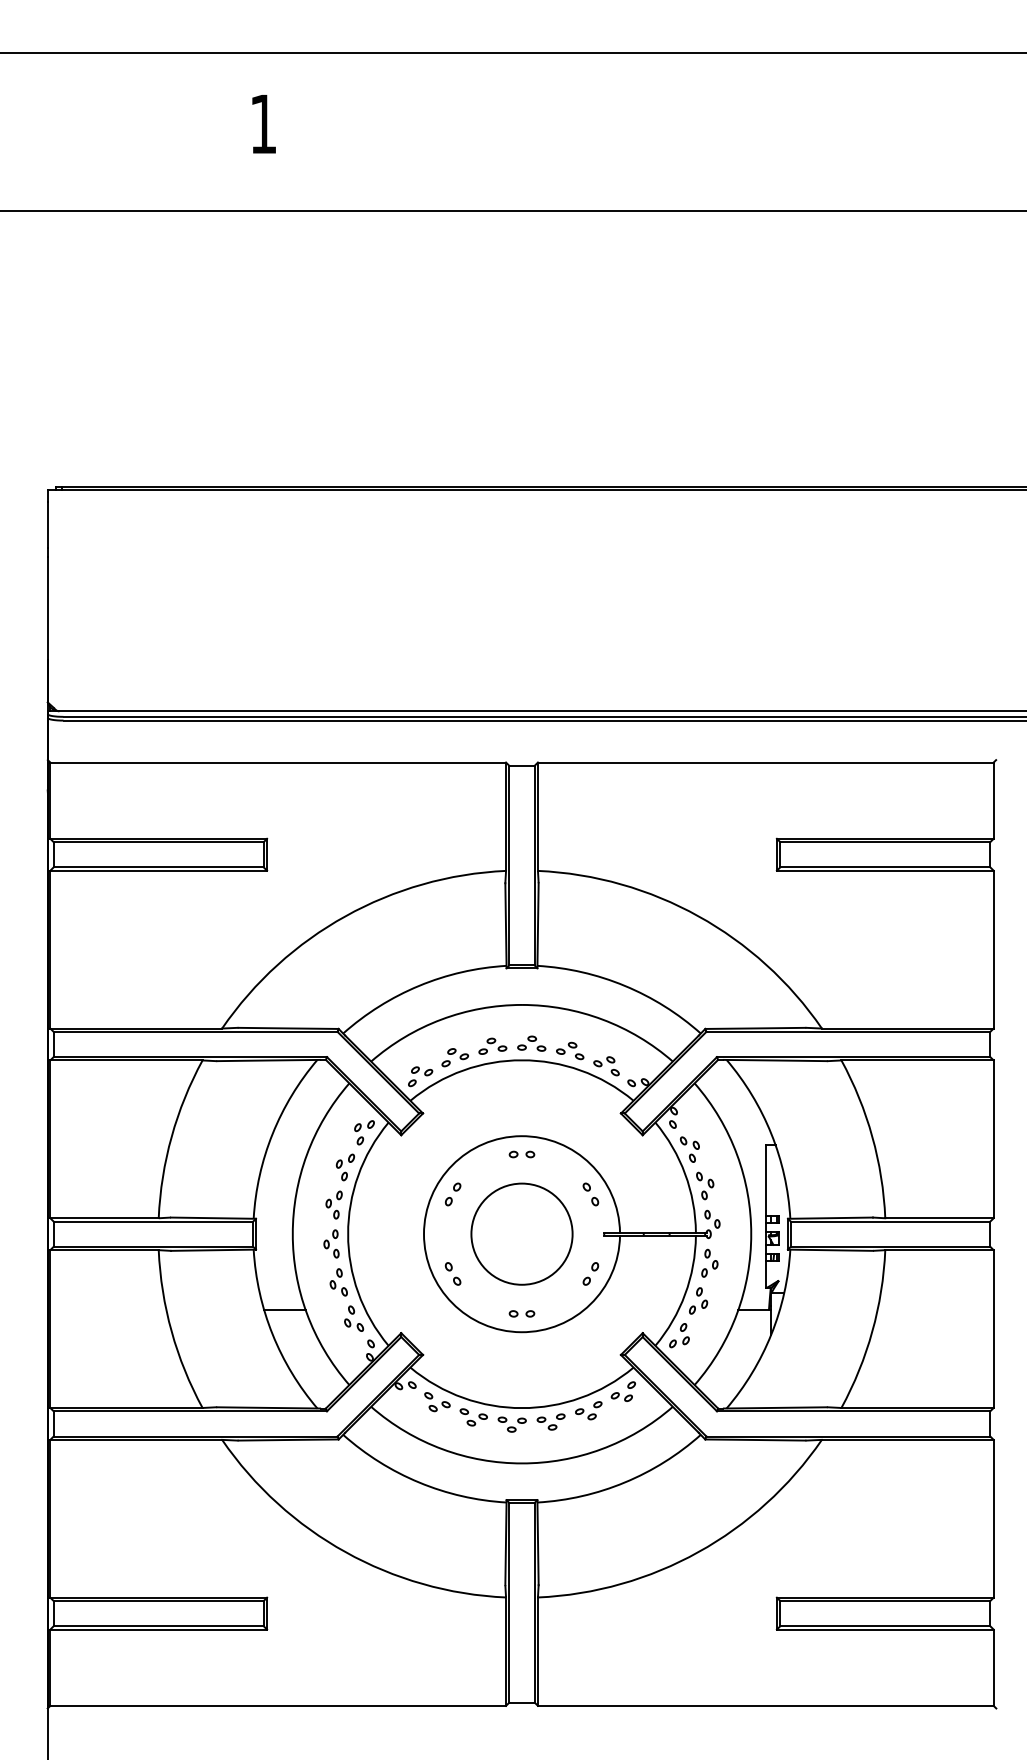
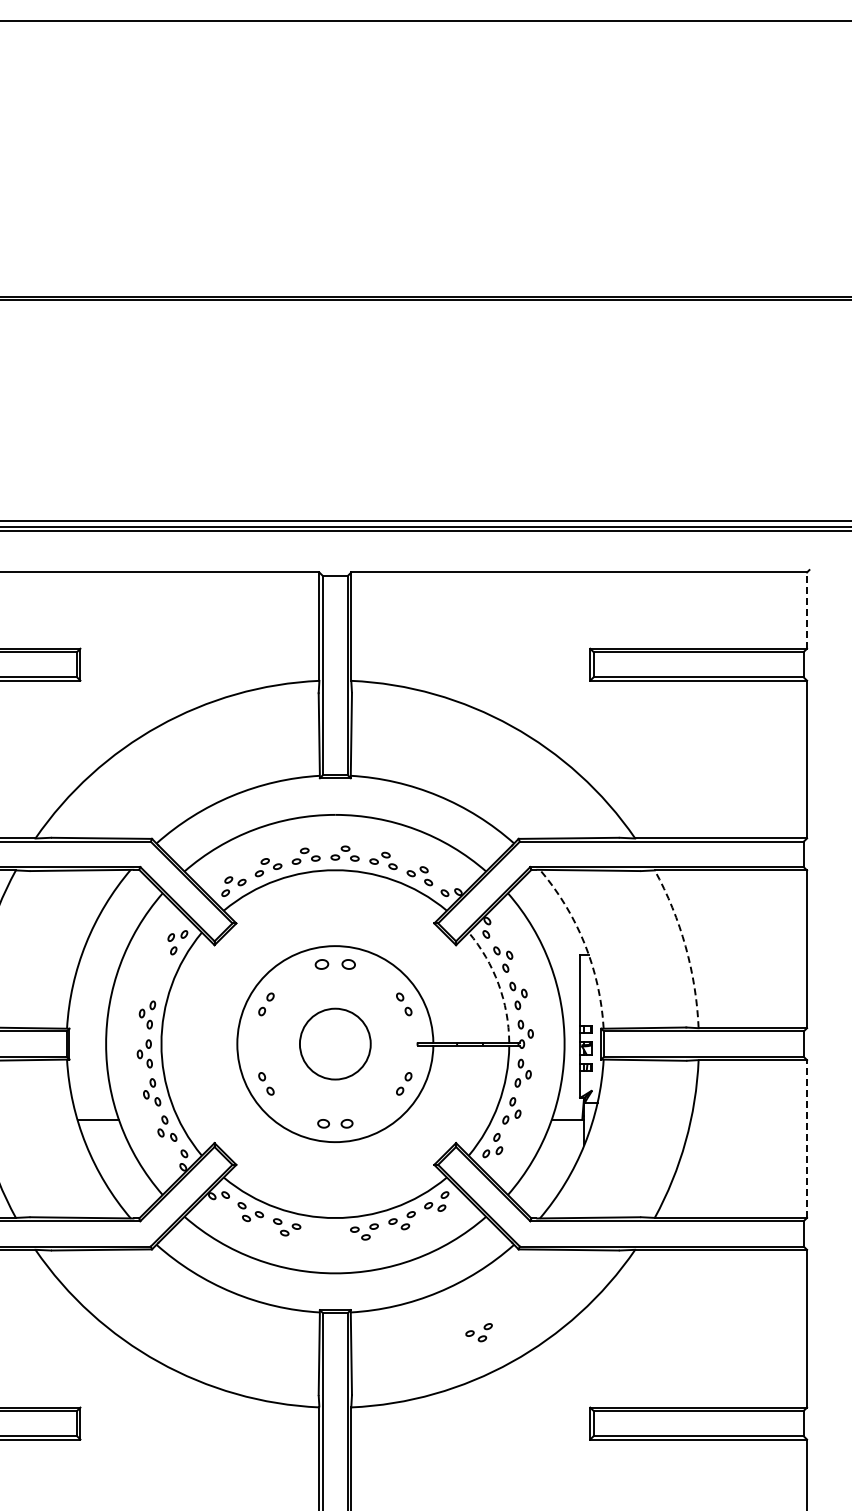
line: (993, 800) -> (806, 610), solid -> dashed
arc: (771, 1133) -> (584, 943), solid -> dashed
arc: (872, 1136) -> (685, 946), solid -> dashed
part: (521, 1154) -> (334, 964), size x1.6
part: (344, 1167) -> (157, 977), removed
arc: (685, 1174) -> (498, 984), solid -> dashed
circle: (521, 1233) -> (334, 1043), size x0.7
part: (521, 1313) -> (334, 1123), size x1.4
line: (993, 1329) -> (806, 1139), solid -> dashed
part: (511, 1424) -> (324, 1234), removed
part: (665, 1522) -> (478, 1332), added

